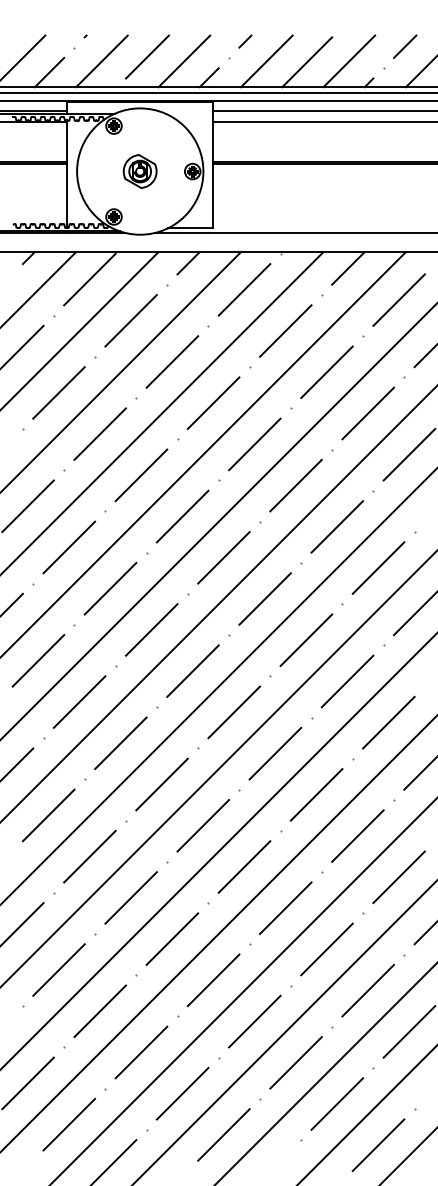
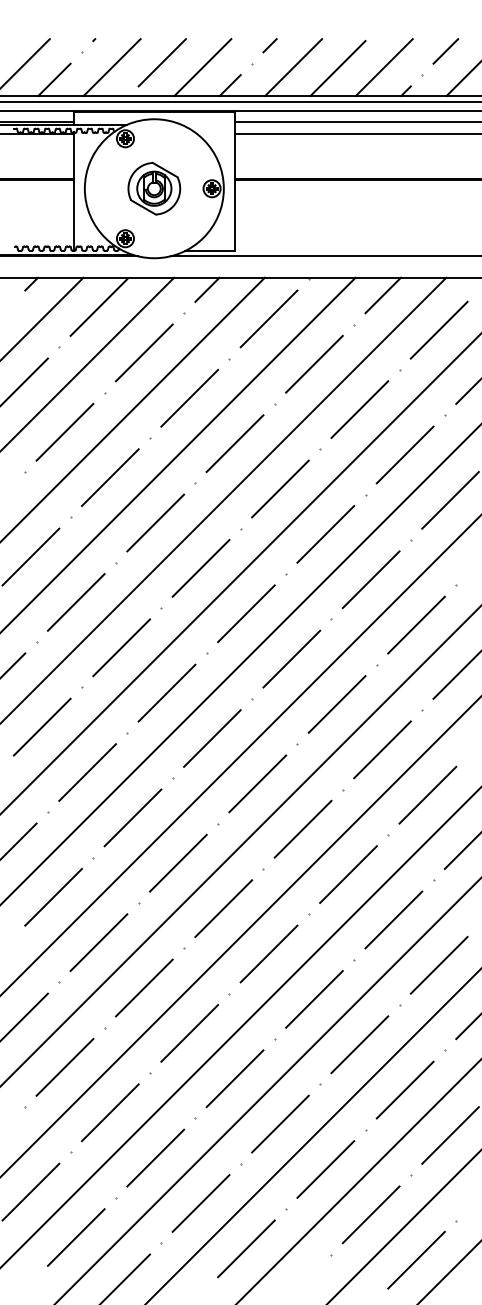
part: (139, 171) -> (153, 188), size x1.43

